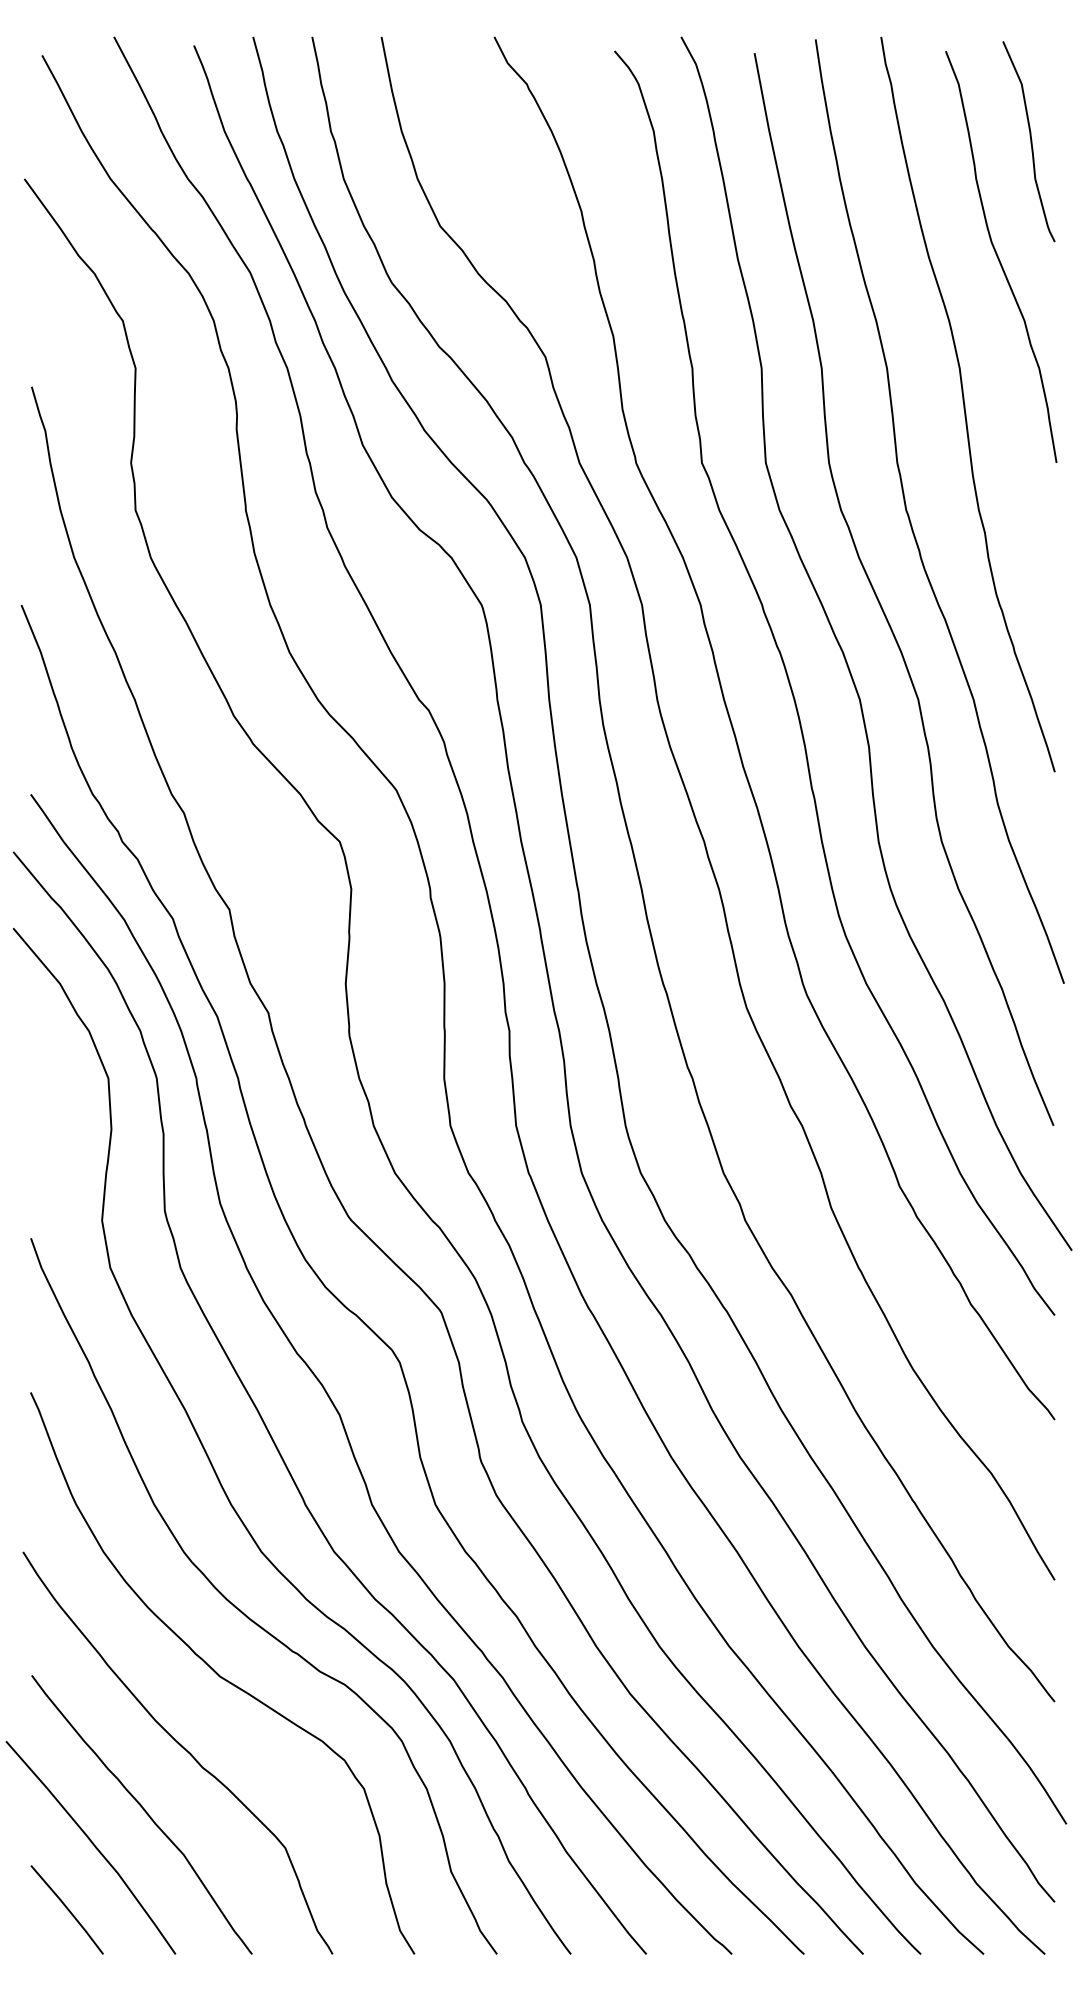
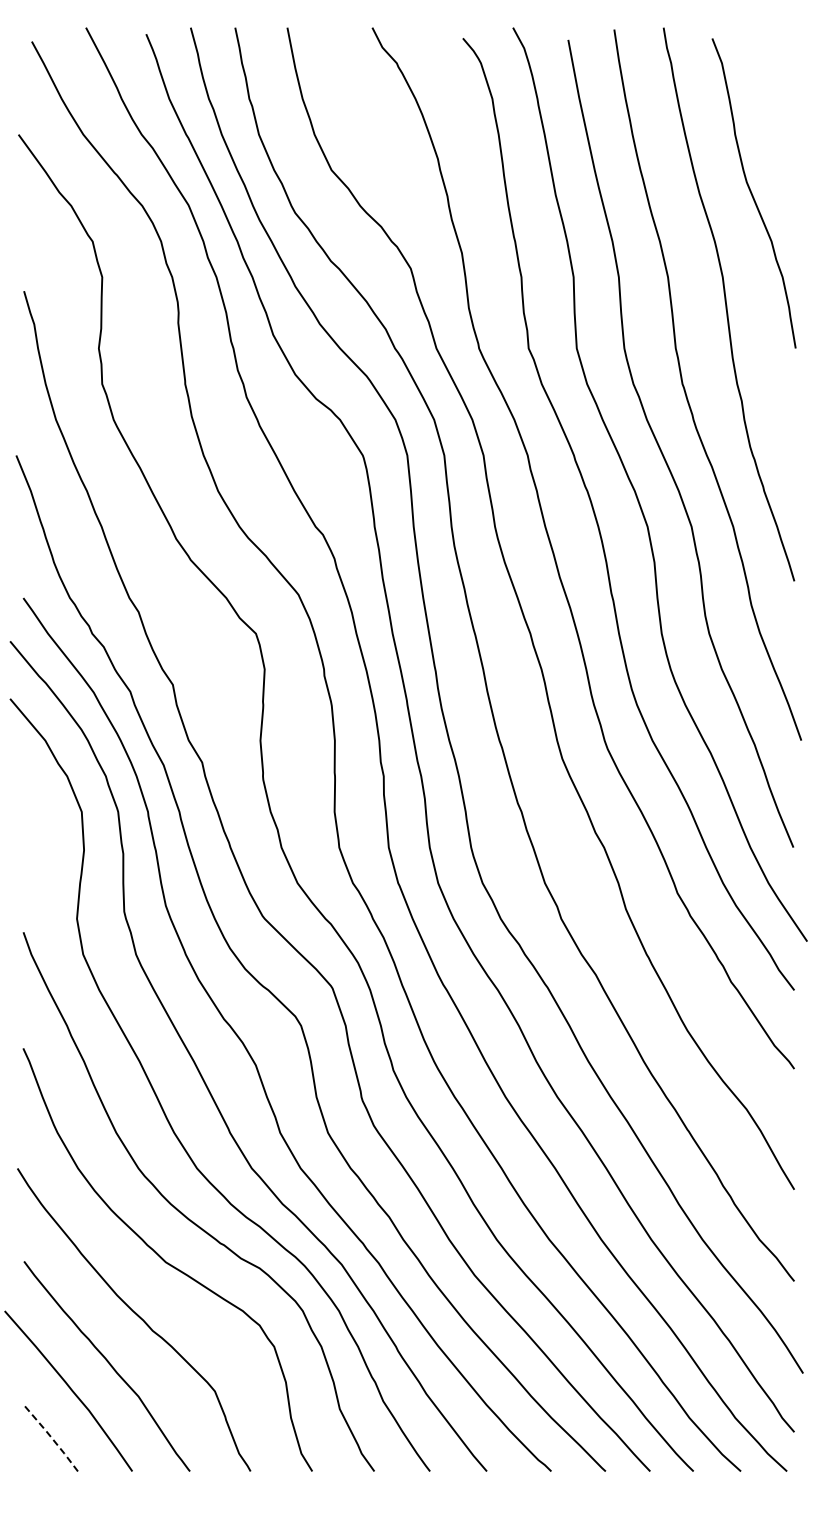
curve: (1029, 141) -> (775, 106), removed
line: (68, 1909) -> (51, 1437), solid -> dashed

